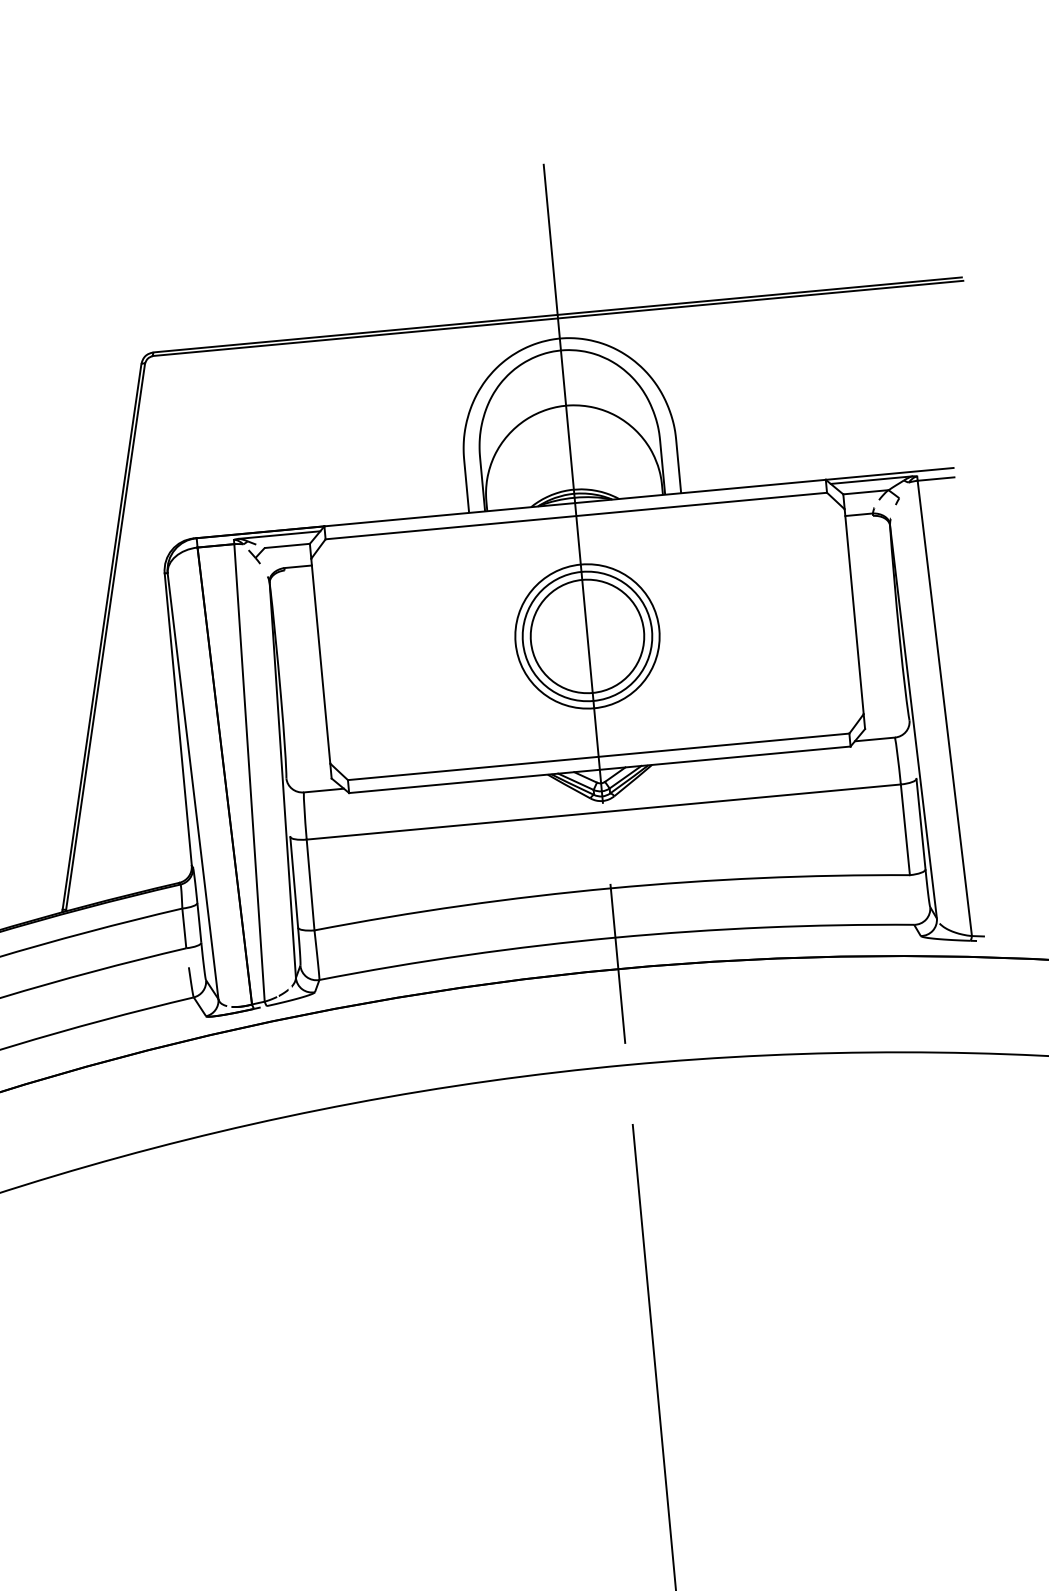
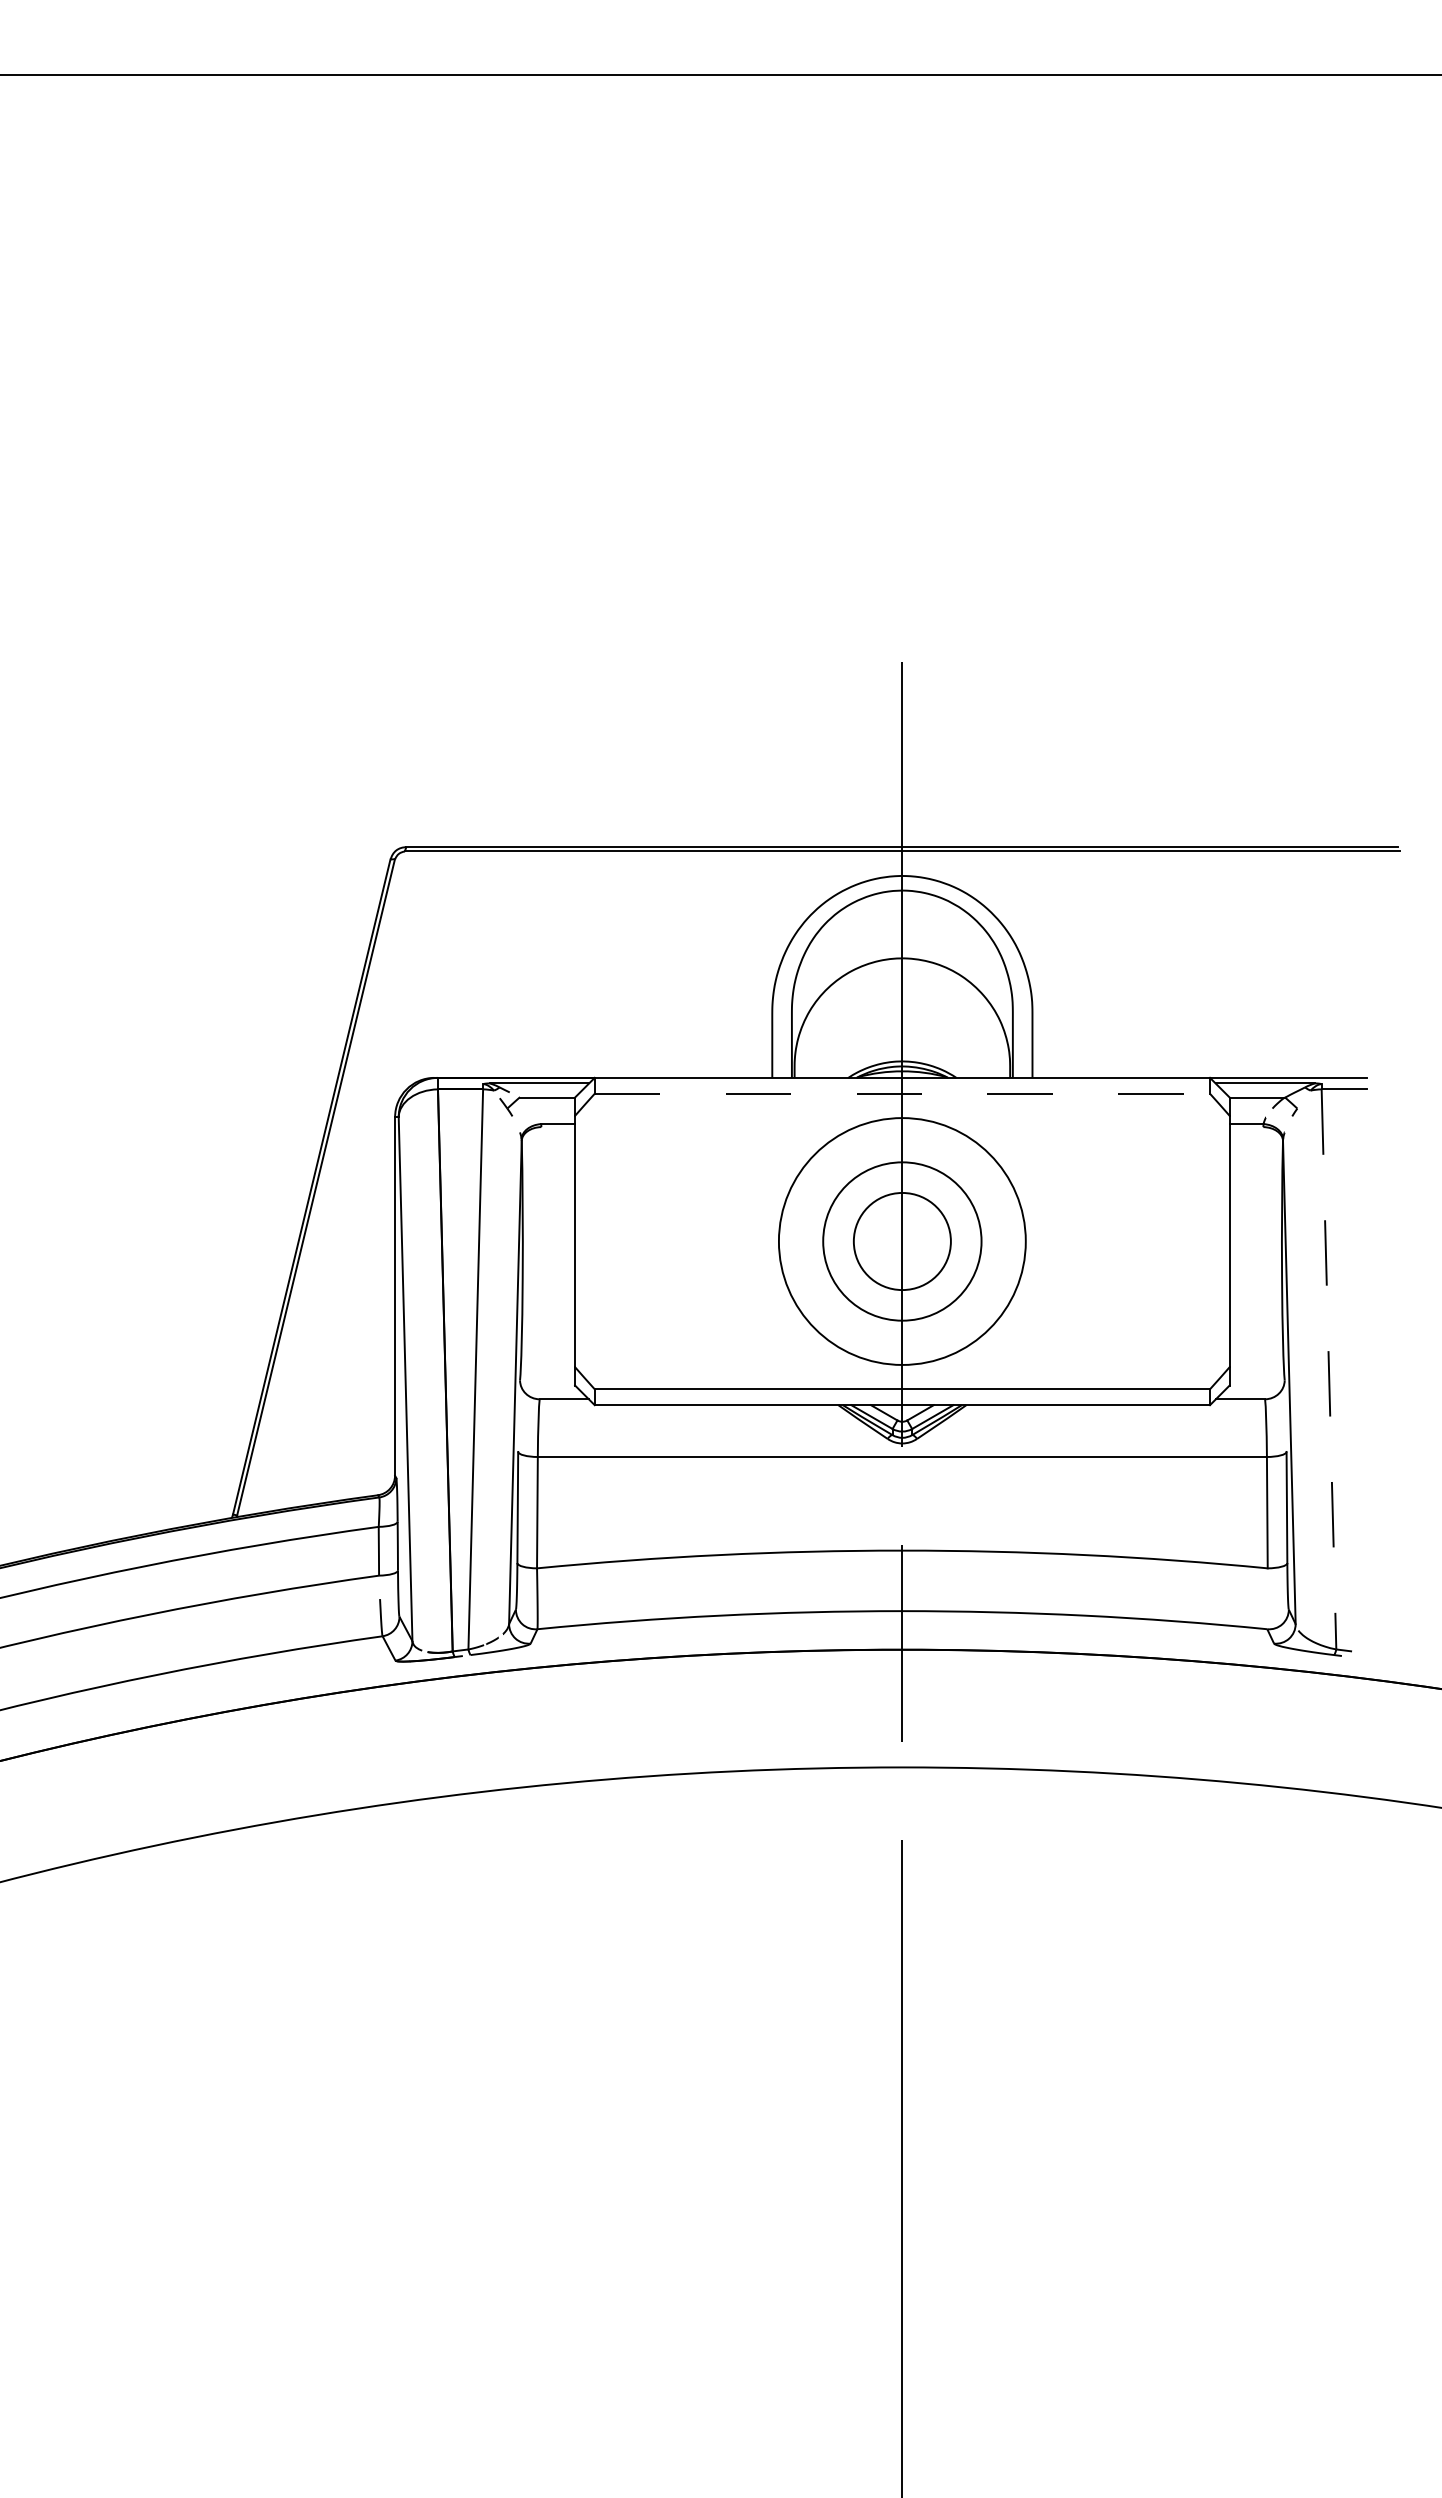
line: (576, 515) -> (902, 1093), solid -> dashed
circle: (587, 636) -> (902, 1241), size x0.7
circle: (587, 636) -> (902, 1241), size x1.4
line: (945, 708) -> (1329, 1369), solid -> dashed

